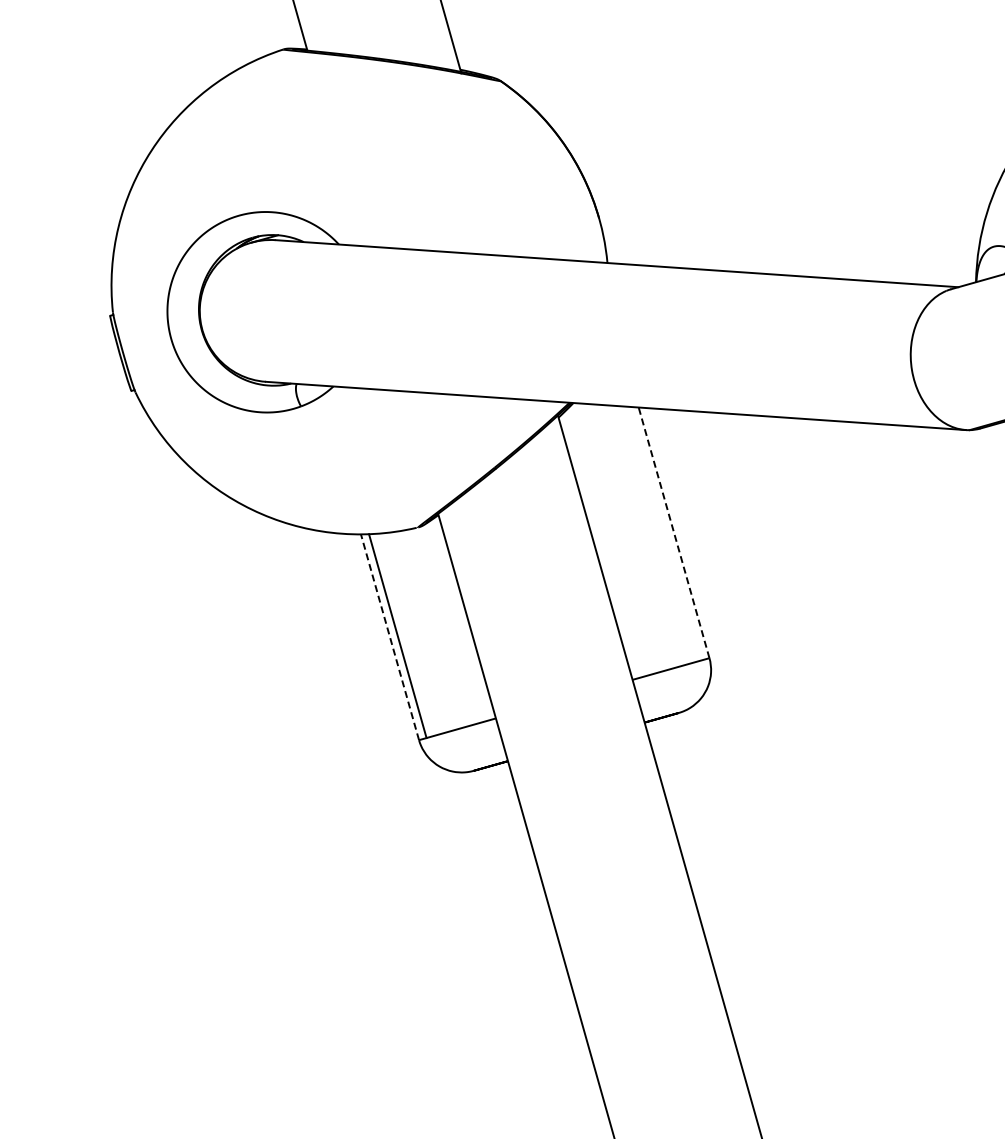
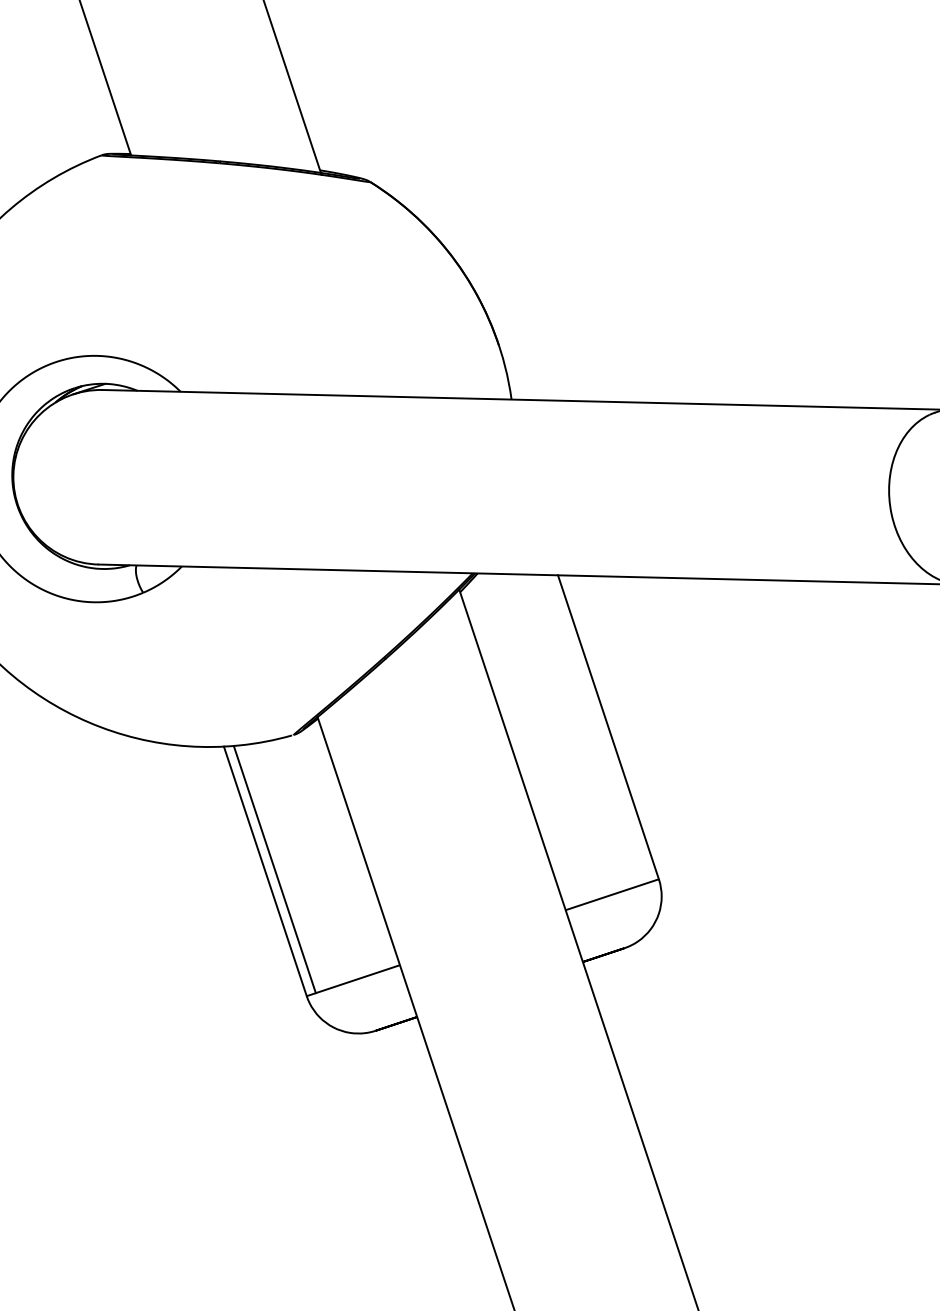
line: (673, 532) -> (607, 726), dashed -> solid
line: (390, 637) -> (265, 871), dashed -> solid

